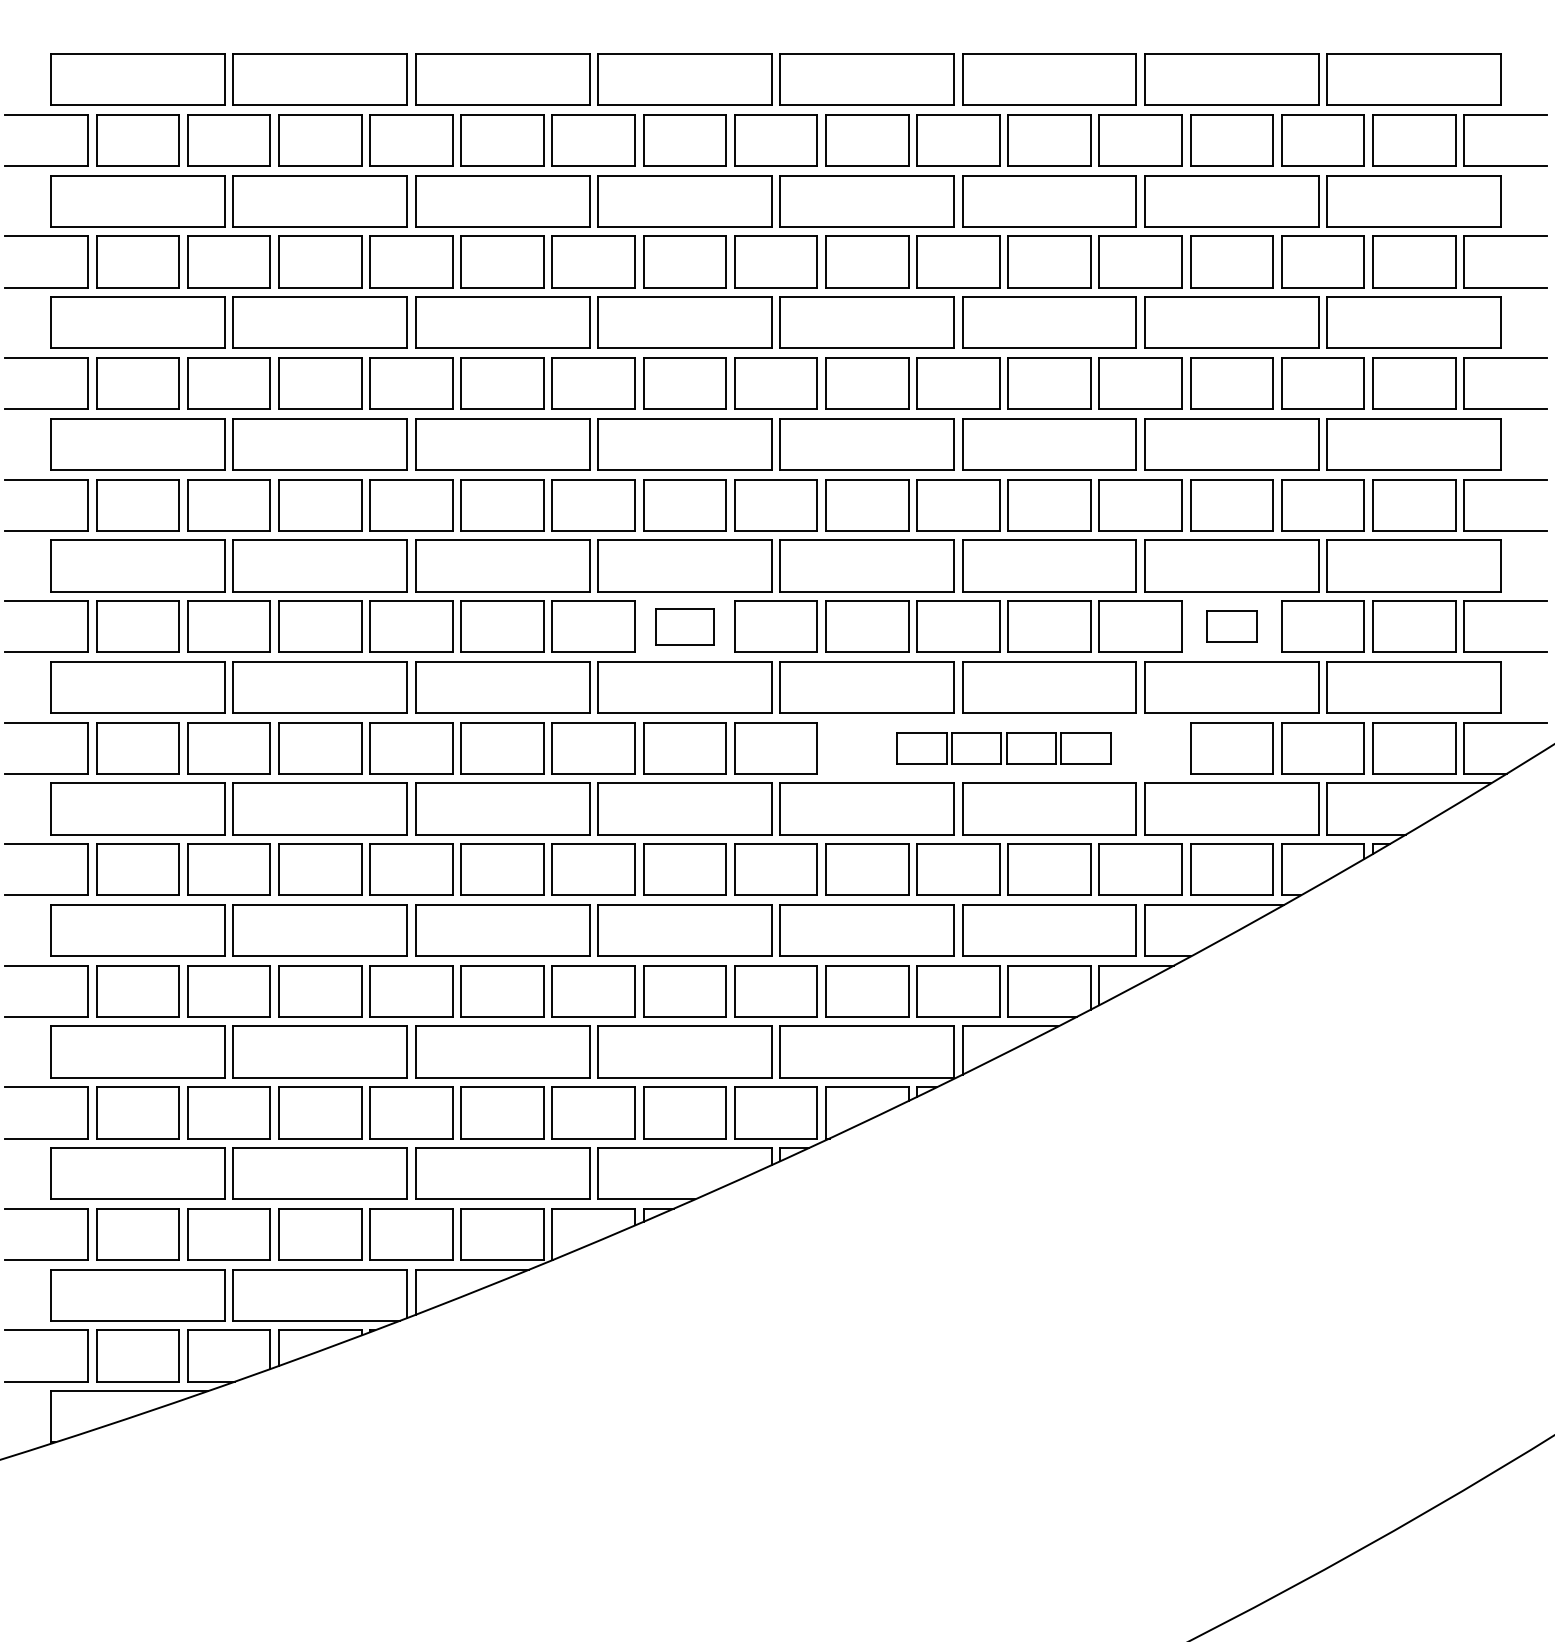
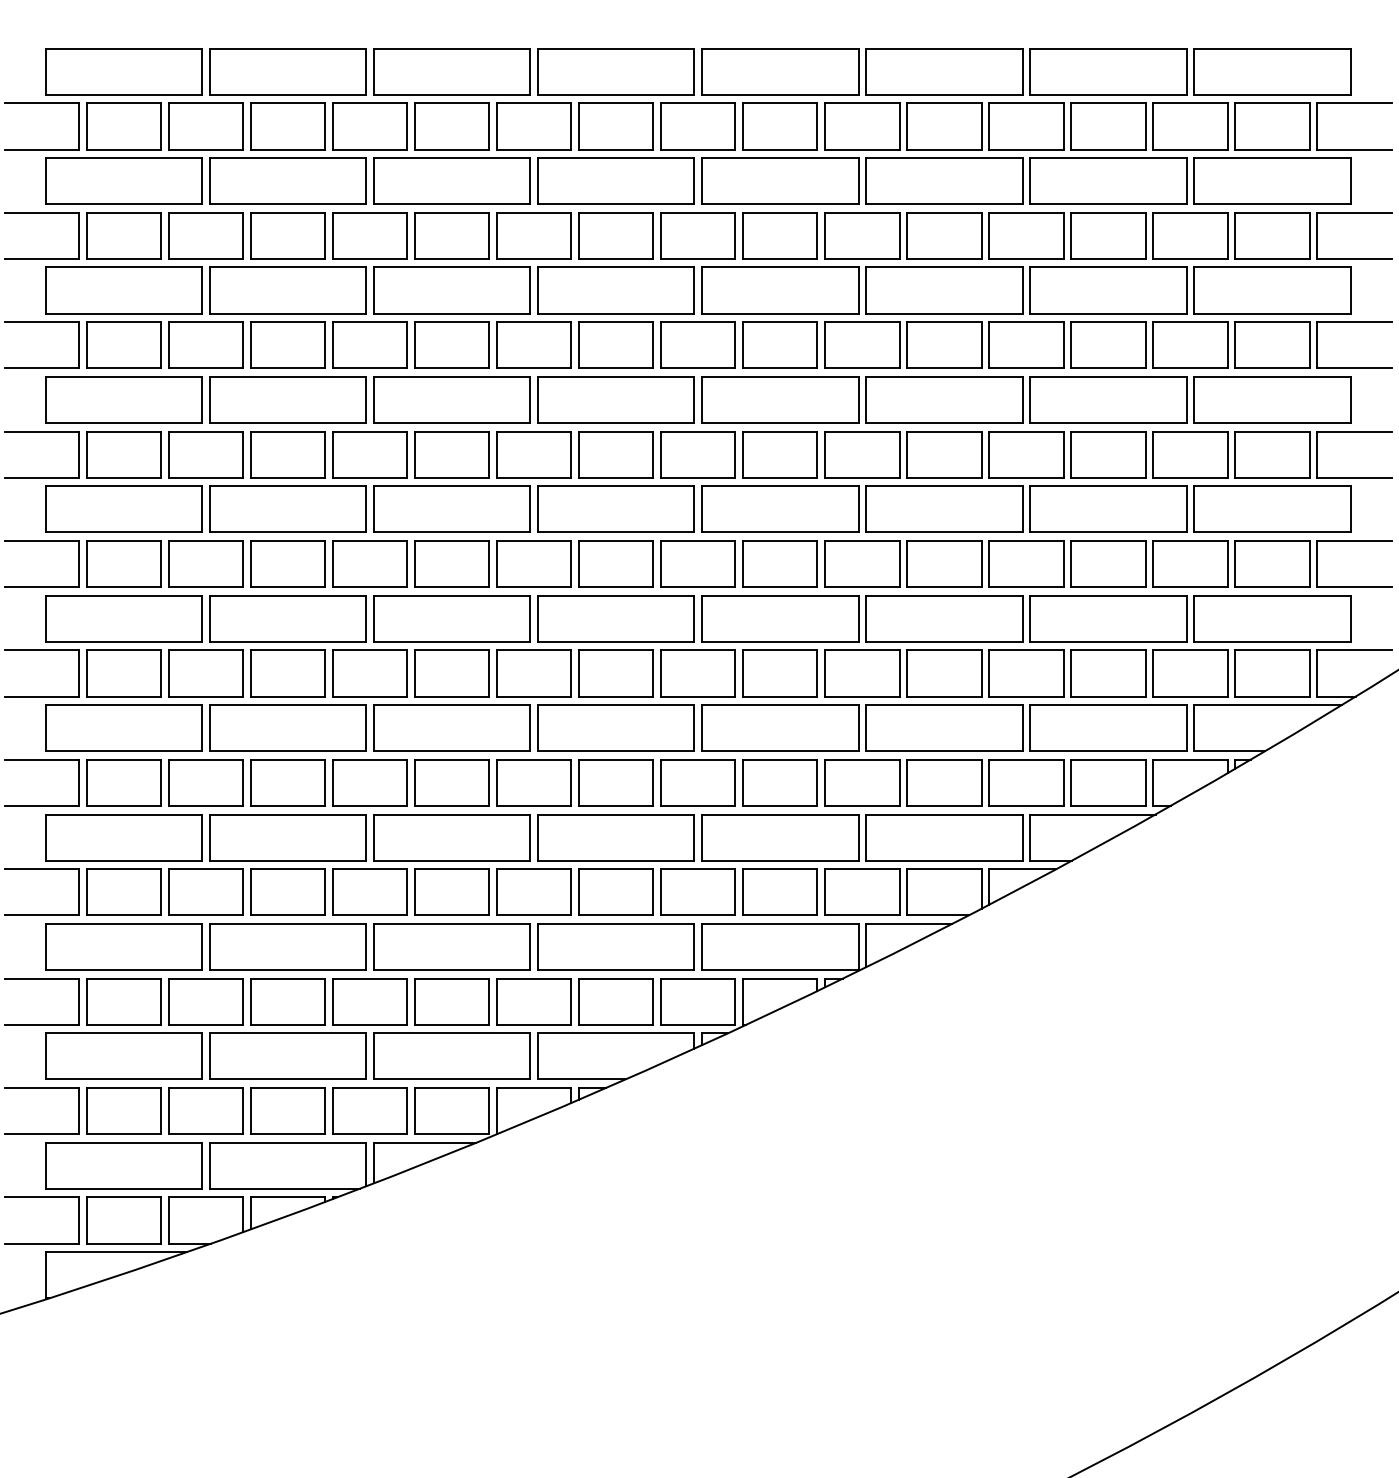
part: (684, 626) -> (615, 563), size x1.43
part: (1231, 626) -> (1108, 563), size x1.67
part: (1003, 748) -> (902, 673), size x1.67

